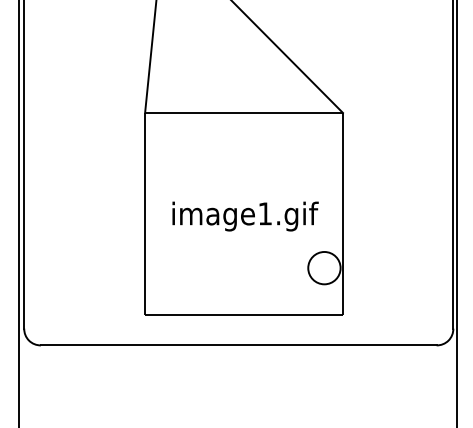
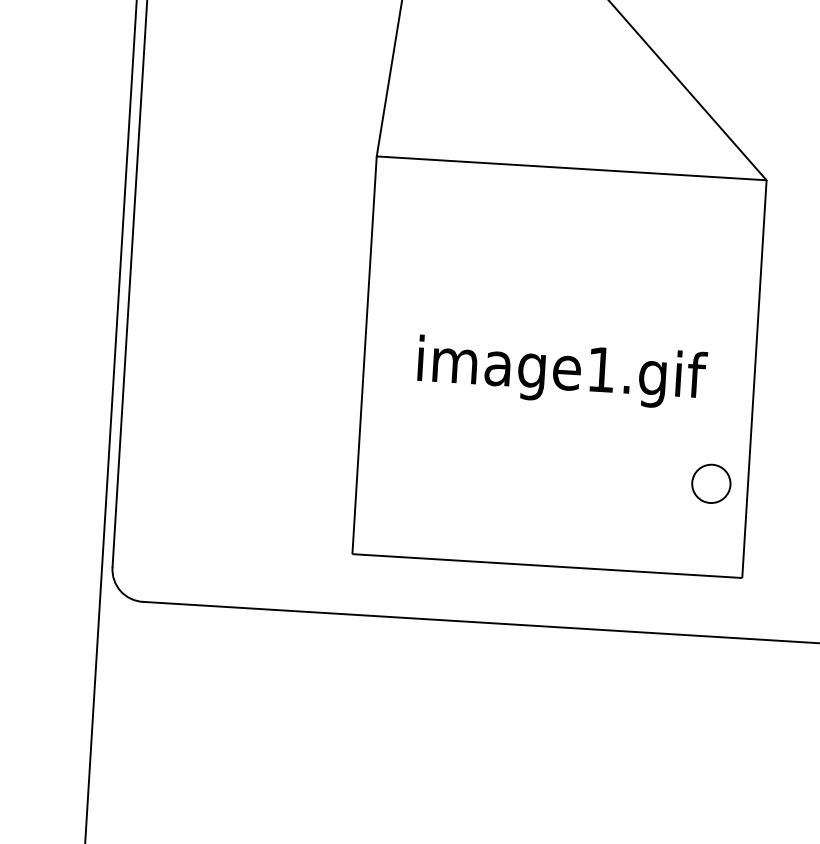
circle: (324, 267) -> (711, 482), size x0.6

